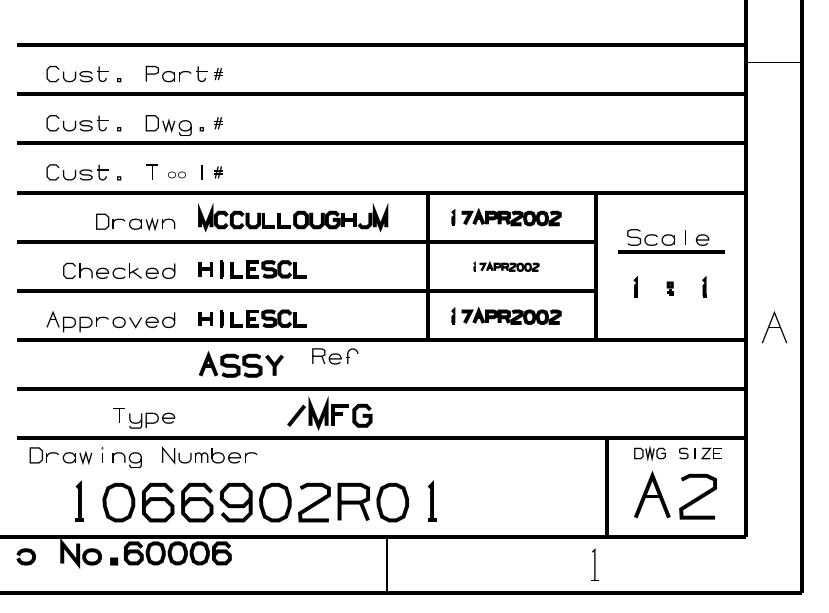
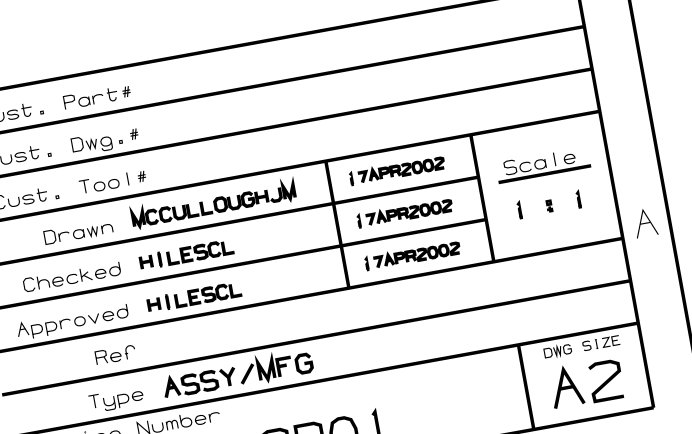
part: (176, 174) -> (106, 184), size x1.67
part: (506, 266) -> (404, 212), size x1.67
part: (335, 356) -> (115, 354), moved
part: (241, 364) -> (199, 381), moved

